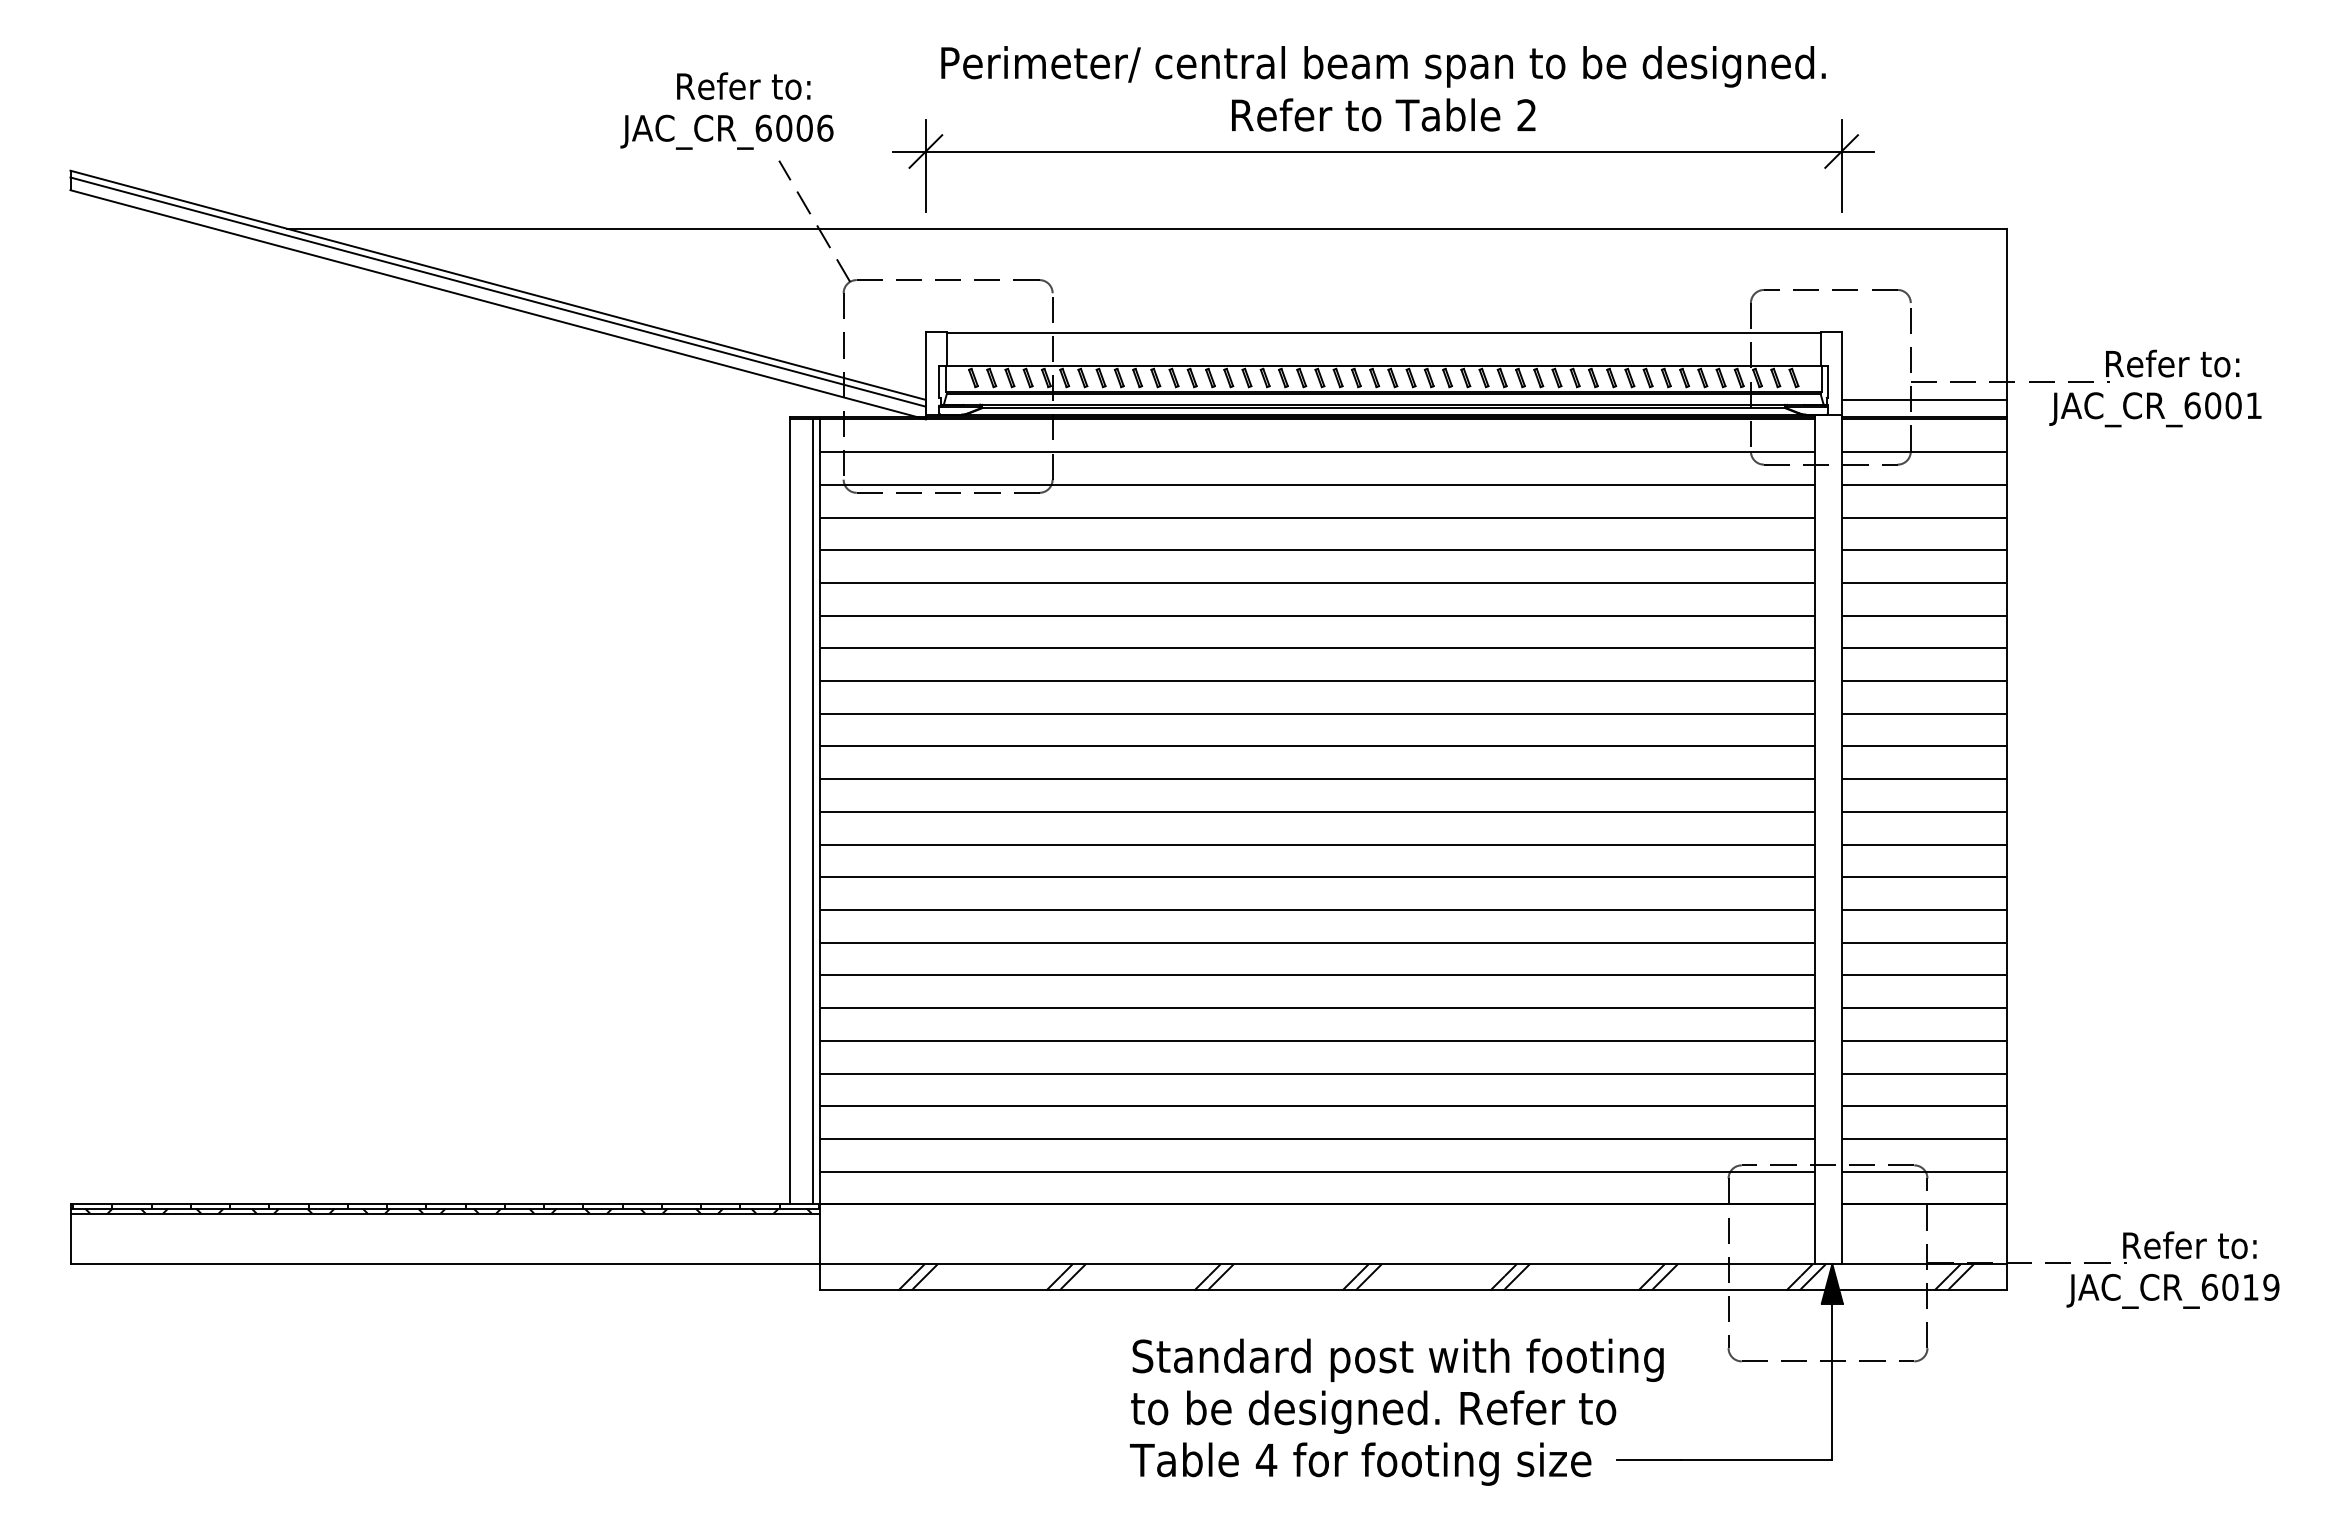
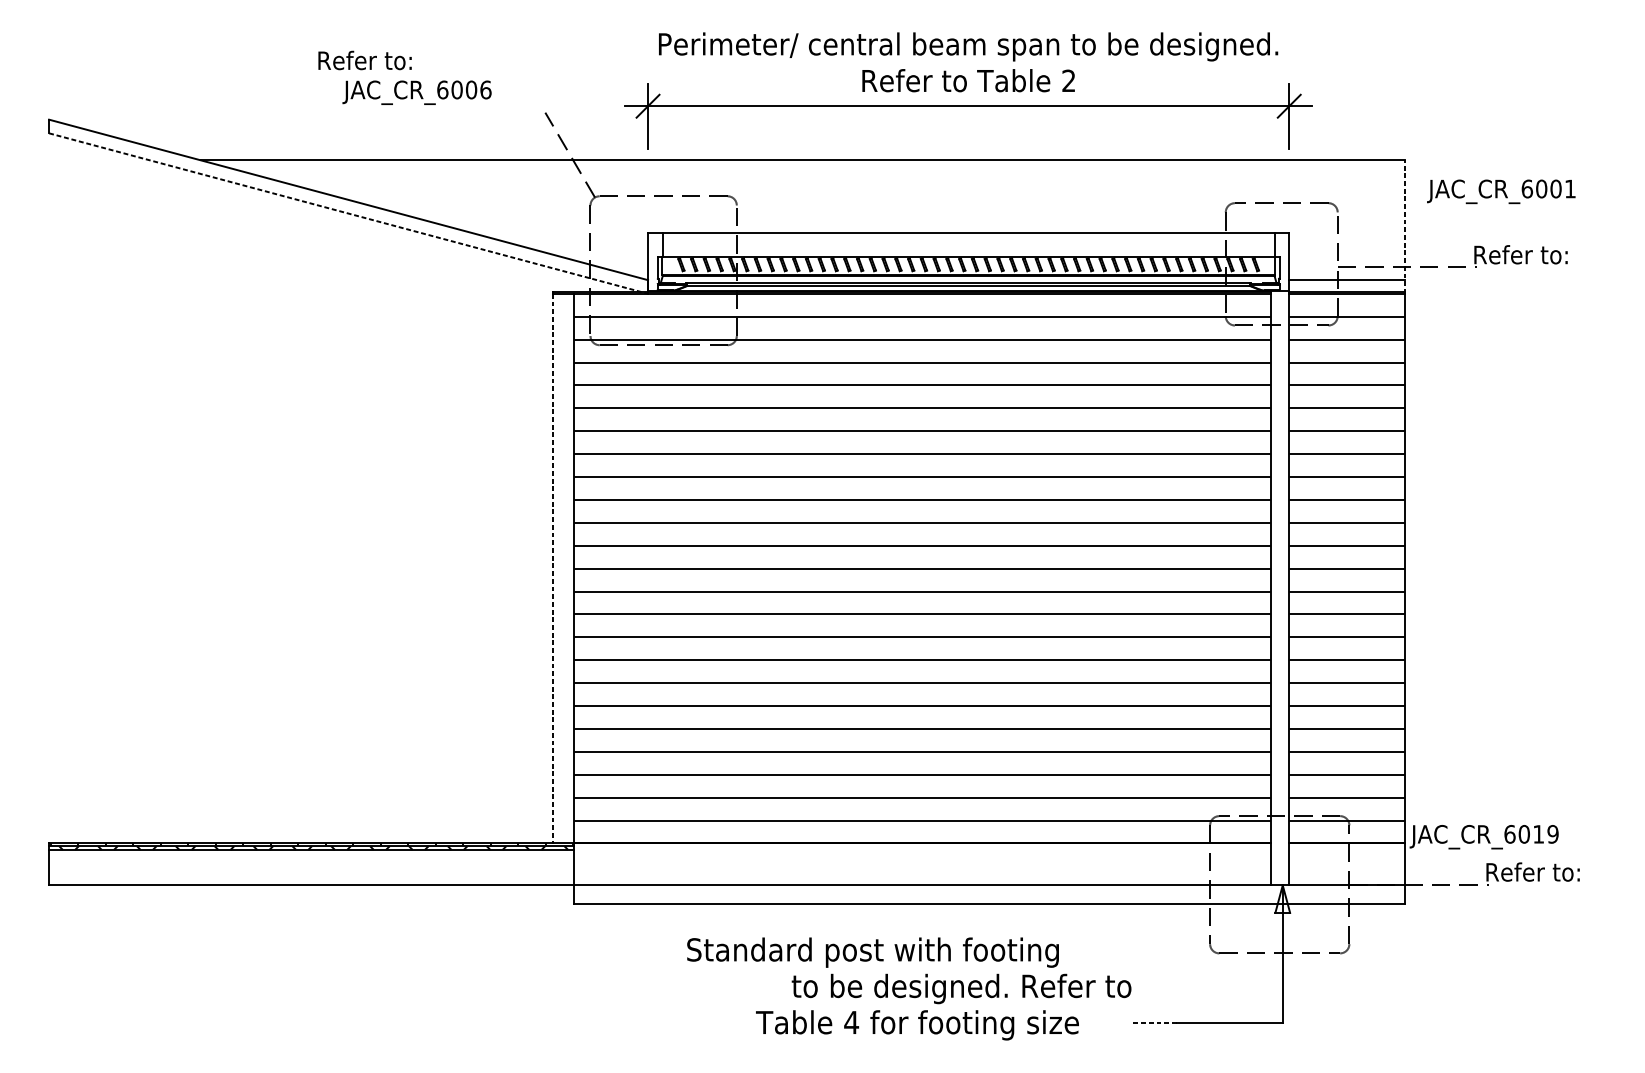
text: (743, 85) -> (364, 60), moved
text: (726, 131) -> (416, 92), moved
line: (497, 291) -> (348, 204), removed
line: (498, 304) -> (348, 213), solid -> dashed
line: (2006, 323) -> (1404, 226), solid -> dashed
text: (2155, 409) -> (1501, 191), moved
line: (813, 811) -> (569, 568), removed
line: (789, 812) -> (552, 569), solid -> dashed
hatch: (1435, 1277) -> (1004, 894), removed
fill: (1831, 1283) -> (1282, 898), removed
text: (2172, 1291) -> (1483, 837), moved
text: (1397, 1359) -> (872, 952), moved
line: (1648, 1460) -> (1154, 1022), solid -> dashed
text: (1360, 1463) -> (917, 1024), moved

